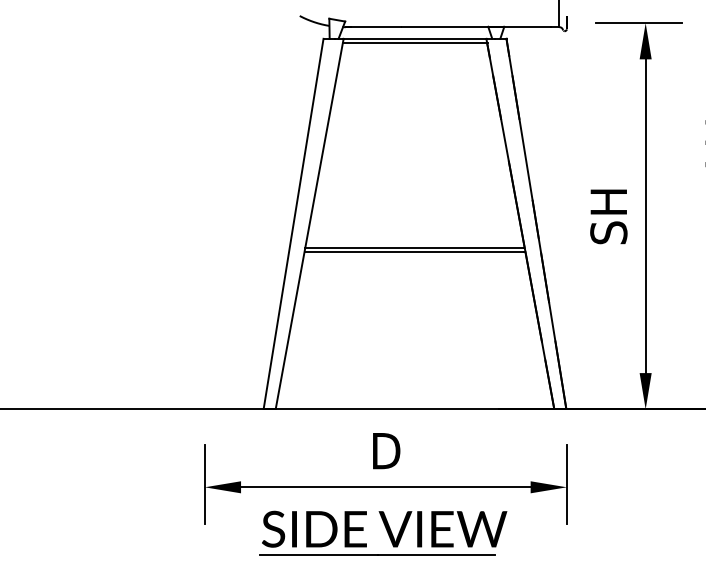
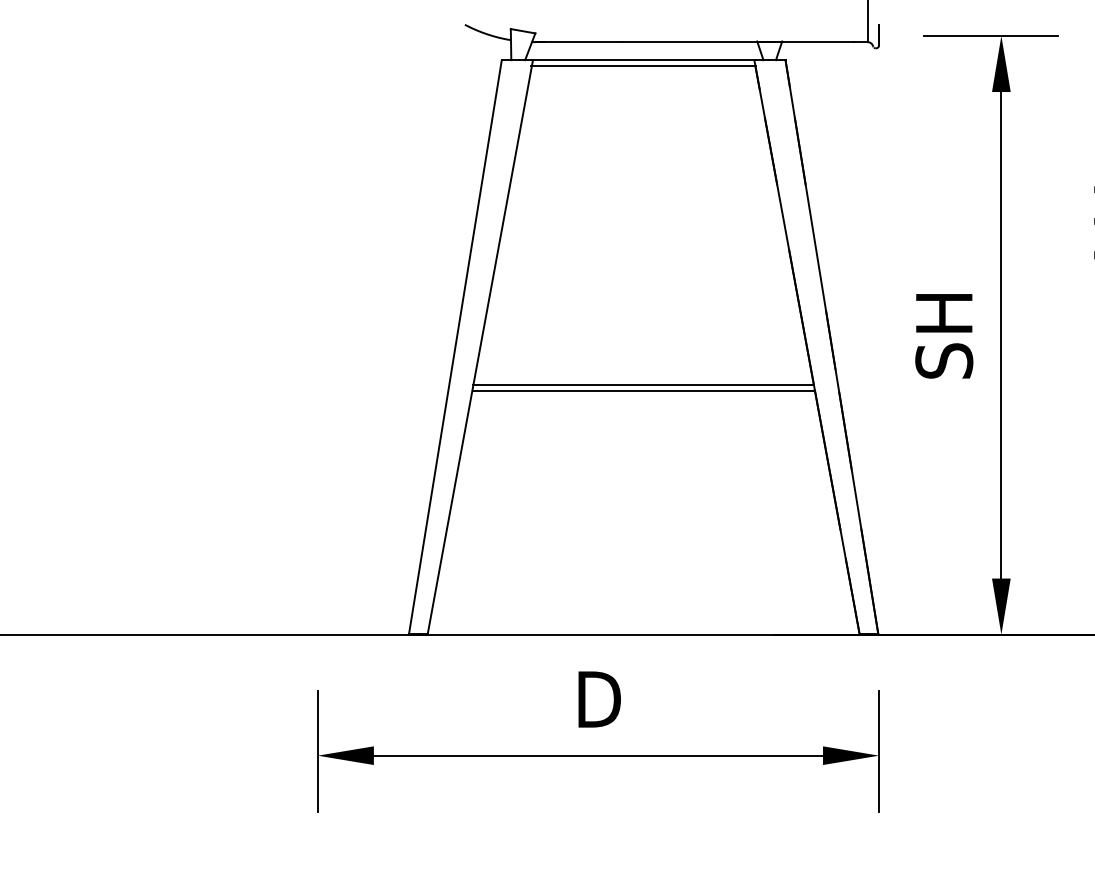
part: (383, 532) -> (594, 825), removed

